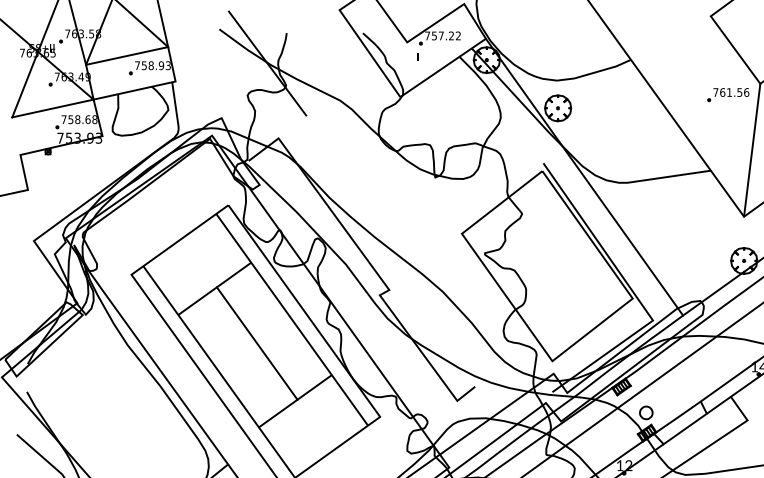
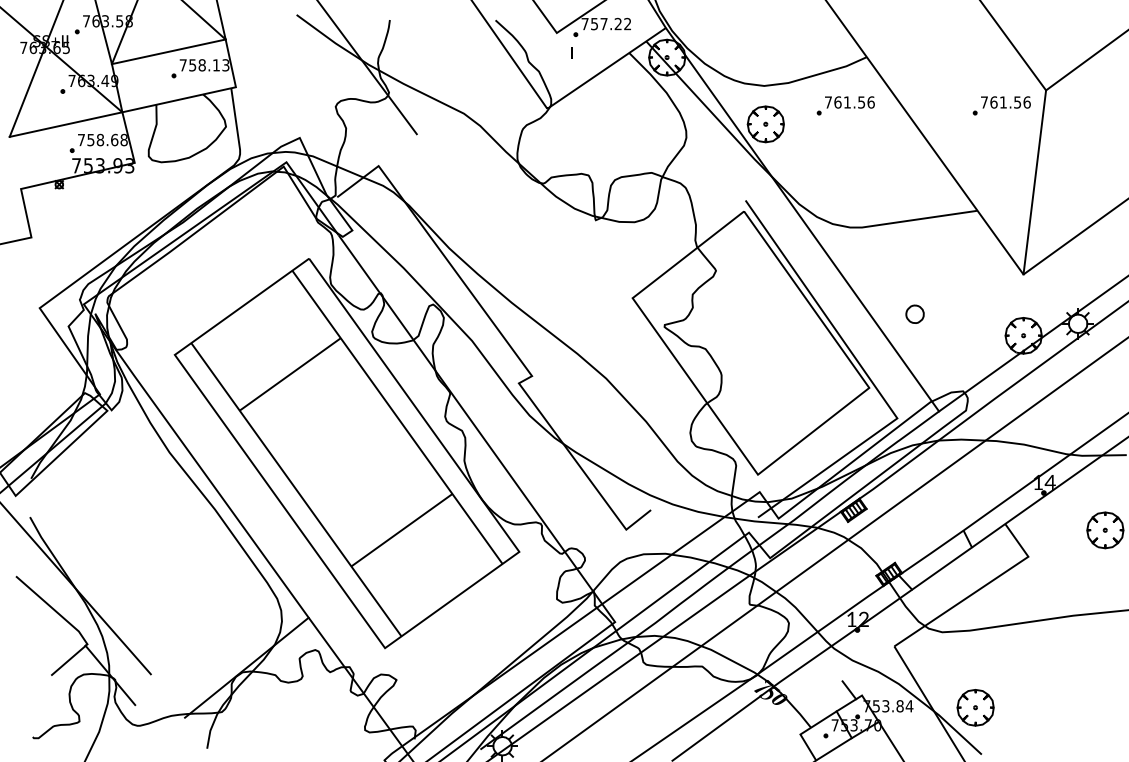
text: (161, 65) -> (216, 65), 758.93 -> 758.13
part: (615, 94) -> (845, 105), added
line: (256, 343) -> (348, 450), removed
part: (645, 412) -> (914, 313), moved

